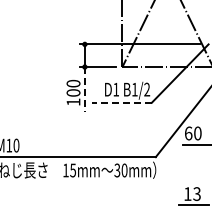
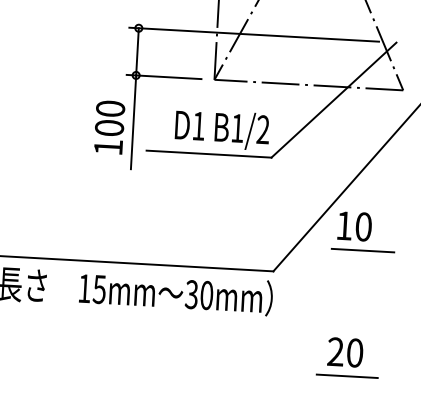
line: (84, 89) -> (132, 122), dashed -> solid
line: (121, 102) -> (208, 153), dashed -> solid
text: (188, 133) -> (344, 225), 60 -> 10
text: (192, 193) -> (345, 351), 13 -> 20

